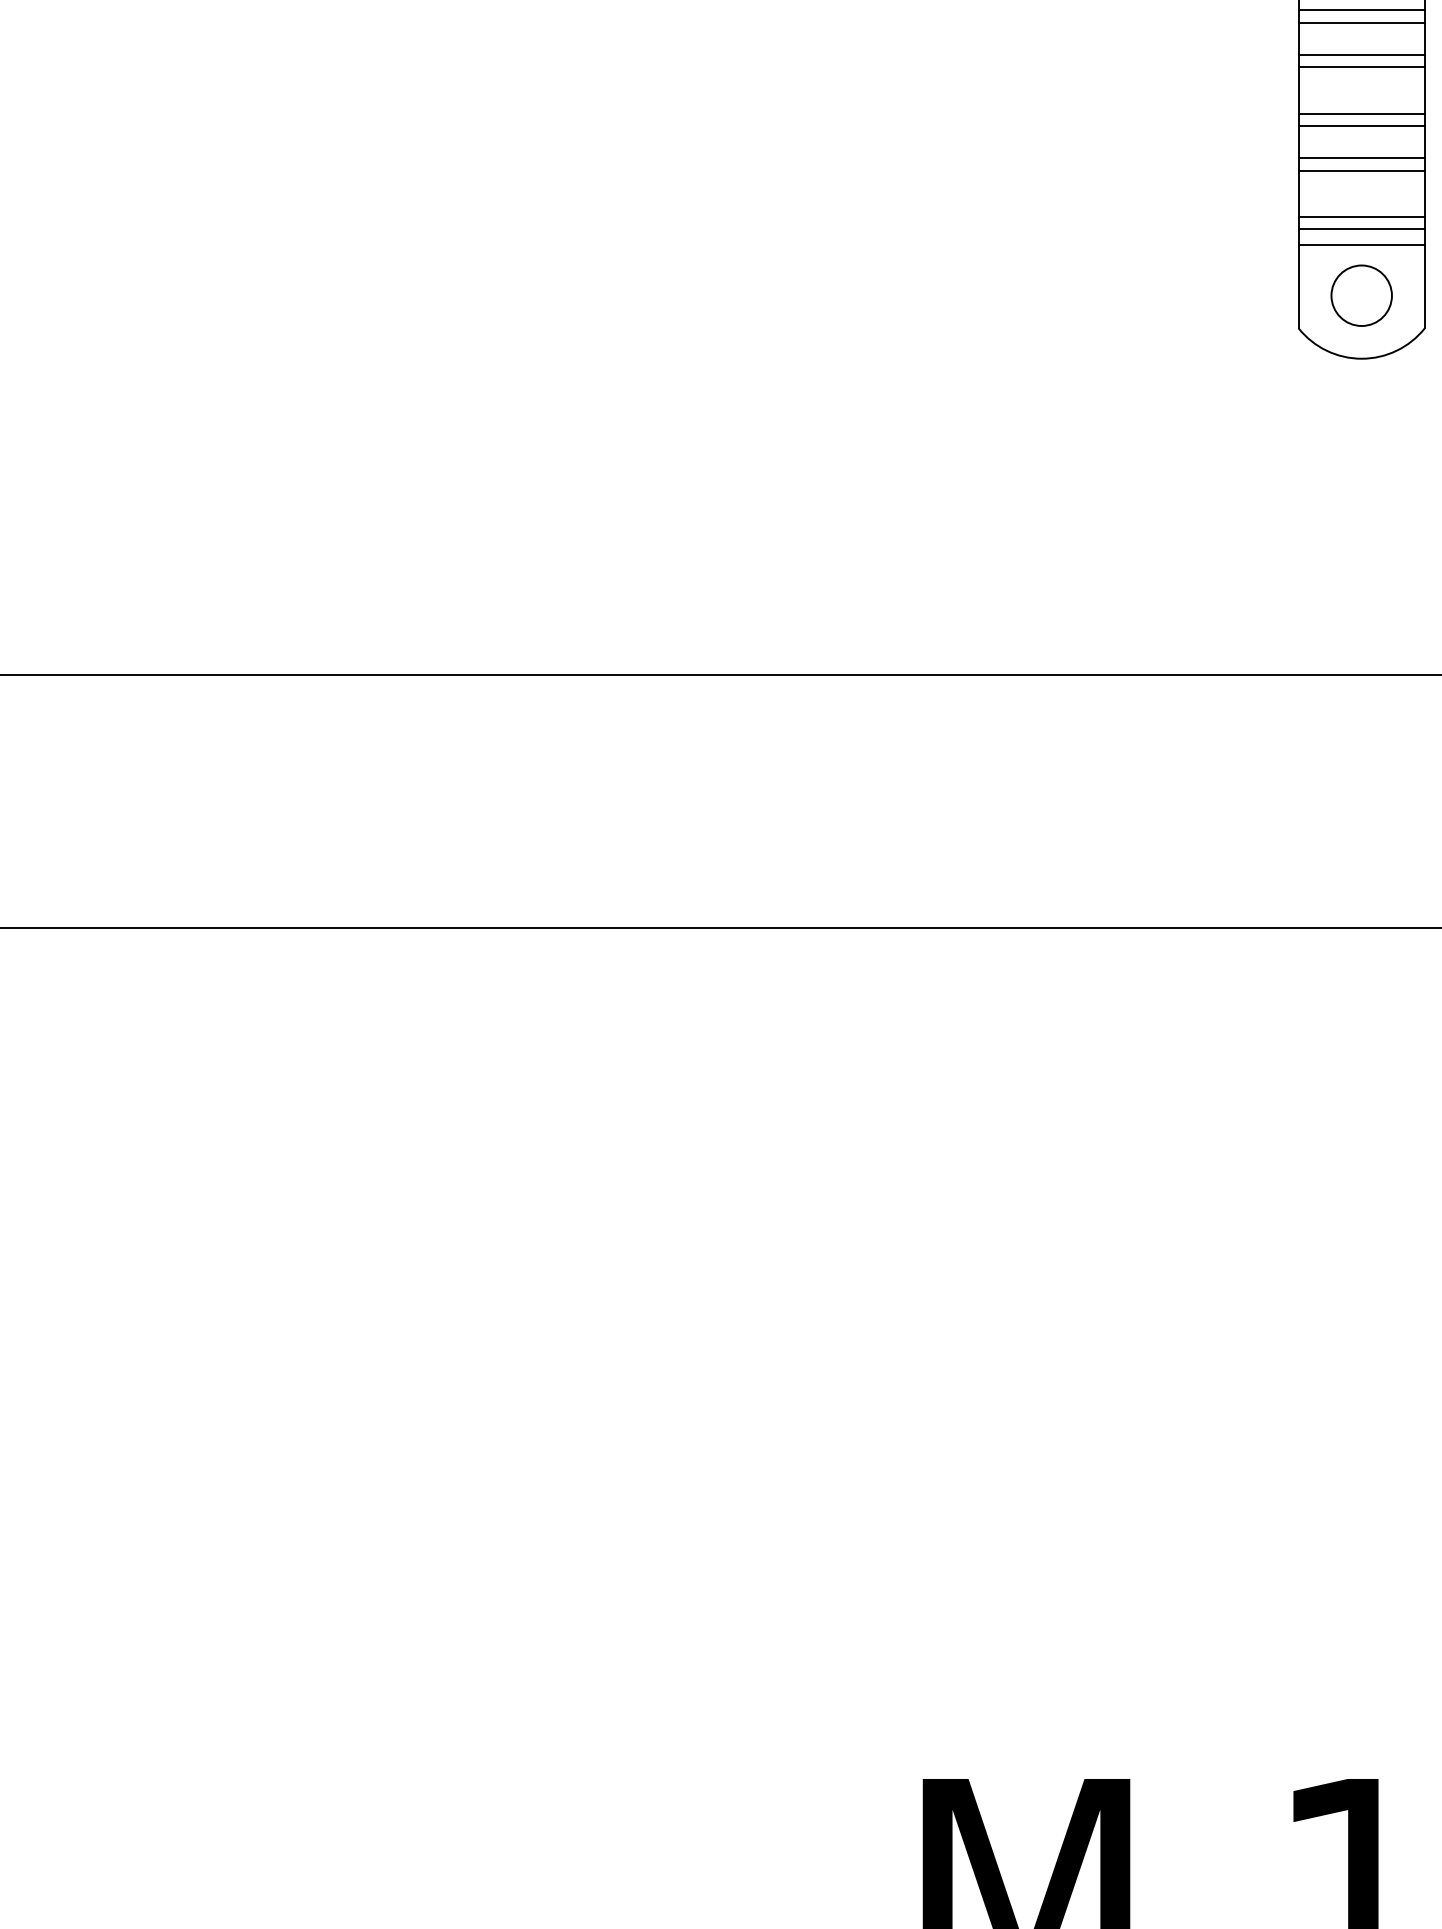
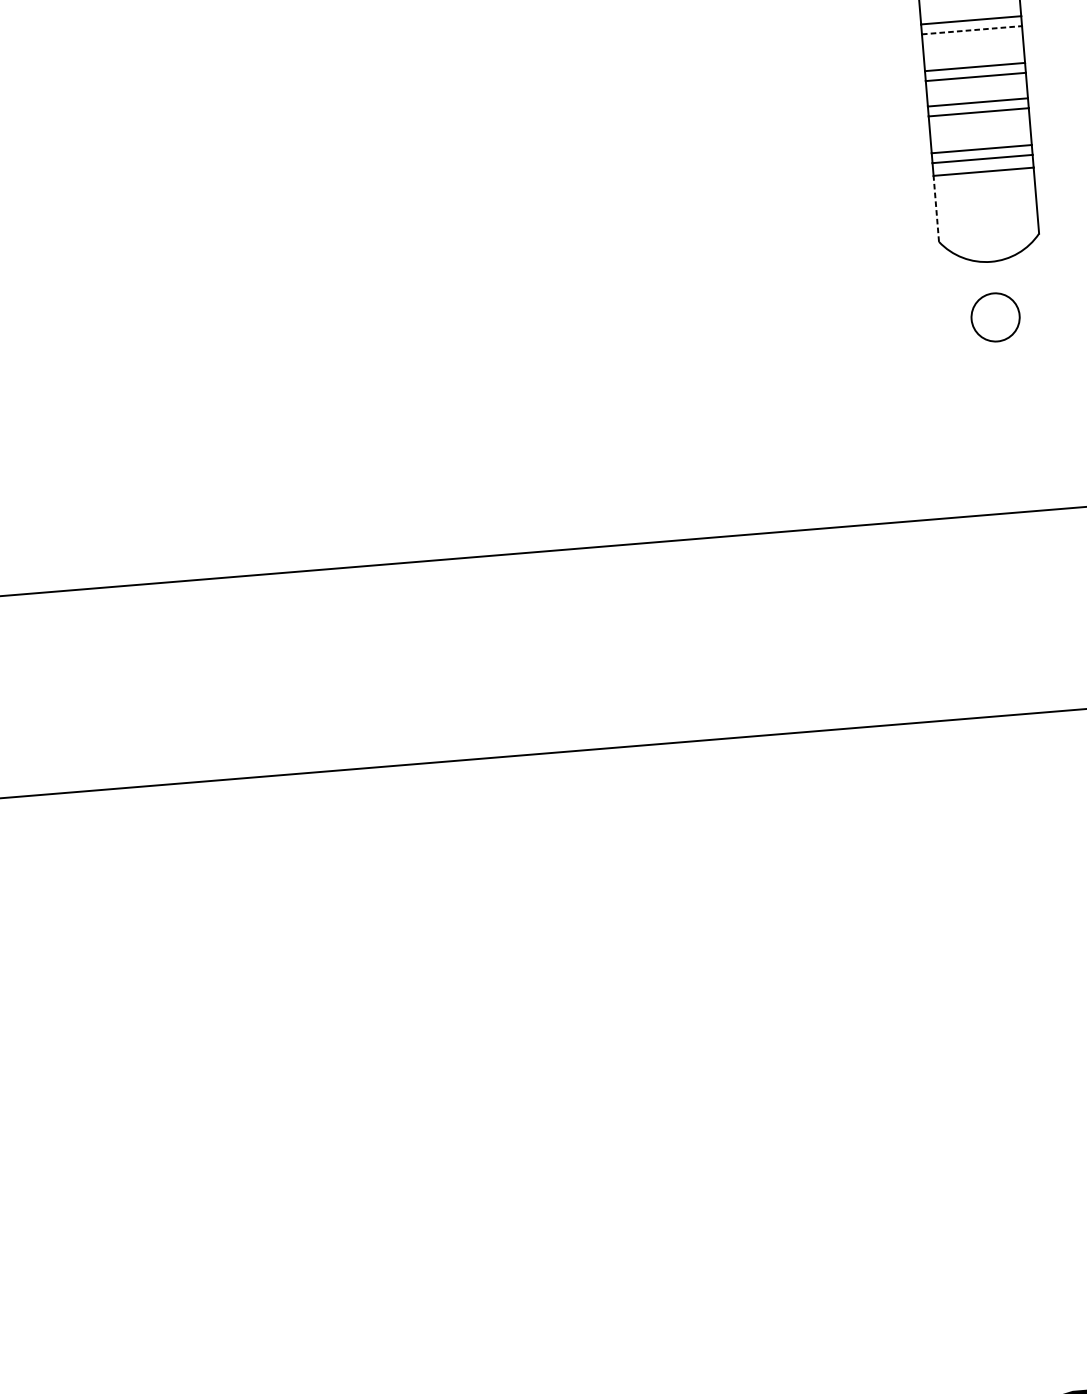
line: (1361, 67) -> (971, 30), solid -> dashed
line: (1298, 286) -> (936, 208), solid -> dashed
circle: (1361, 295) -> (995, 317), moved

